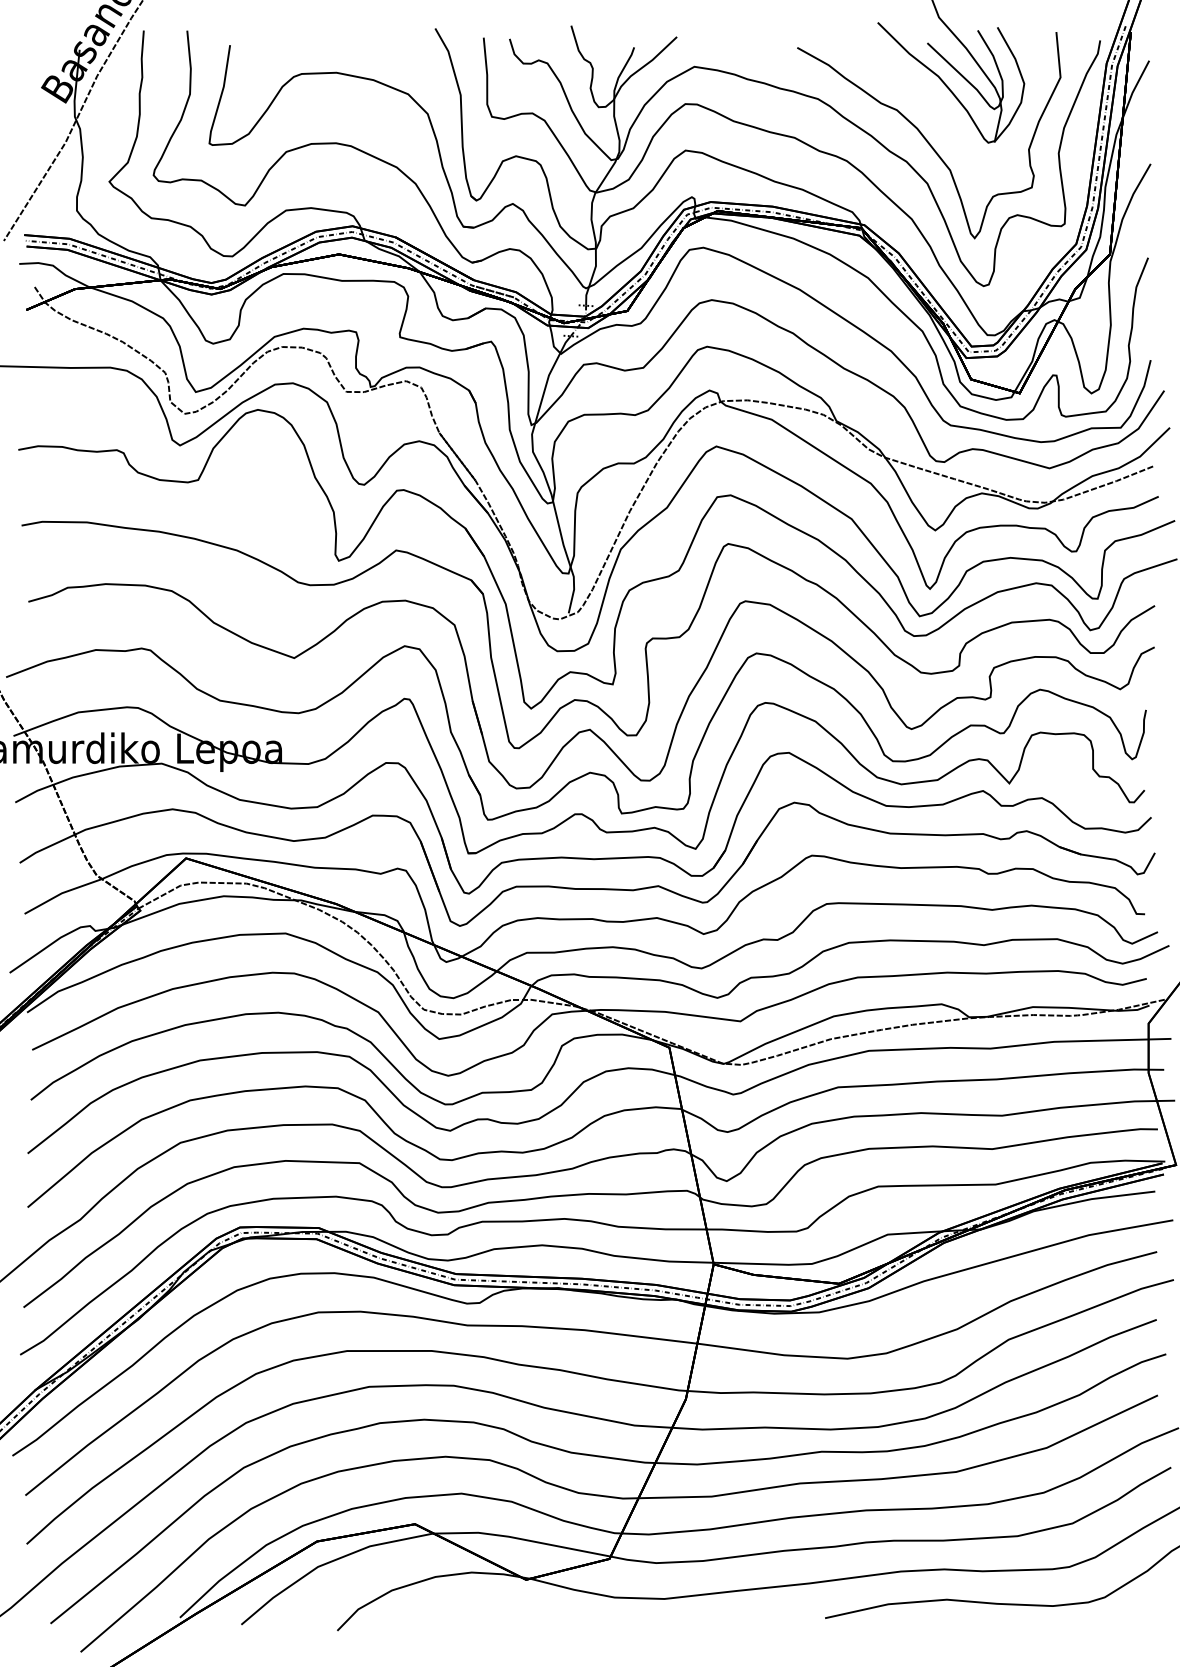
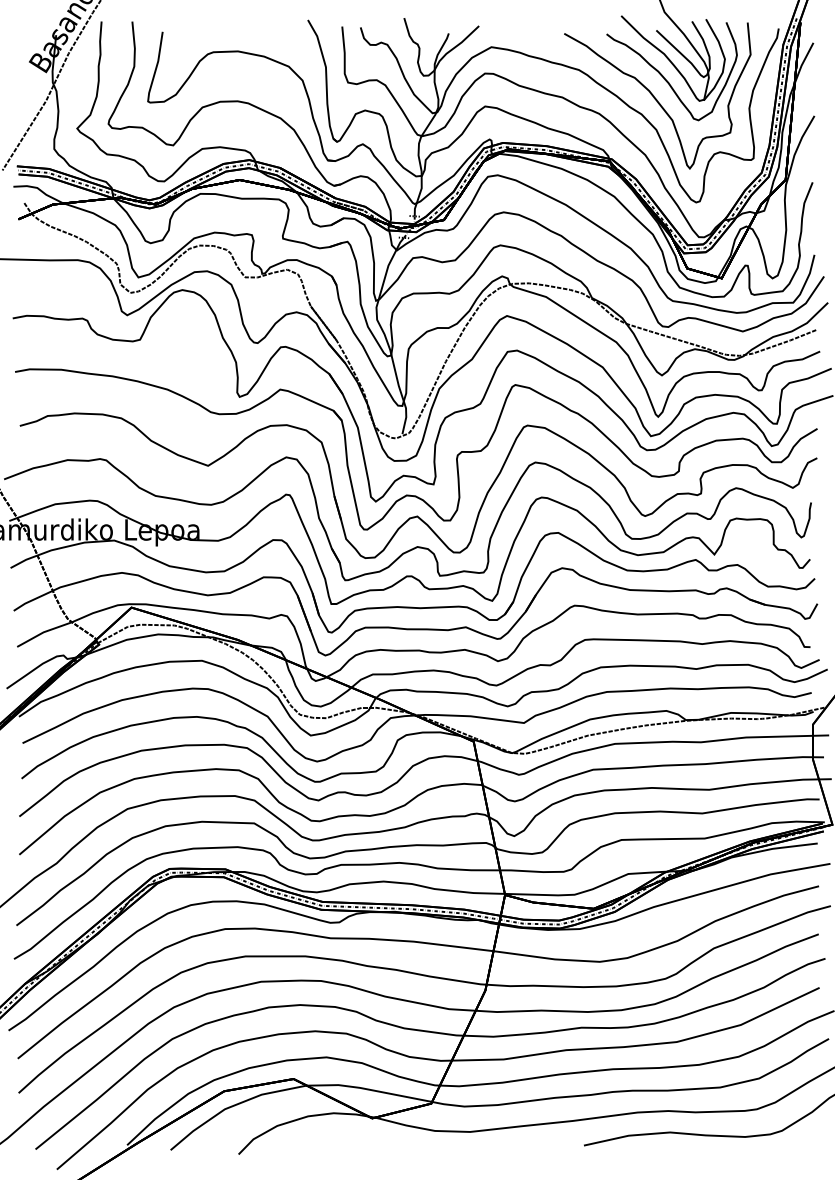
curve: (939, 110) -> (664, 78), added

